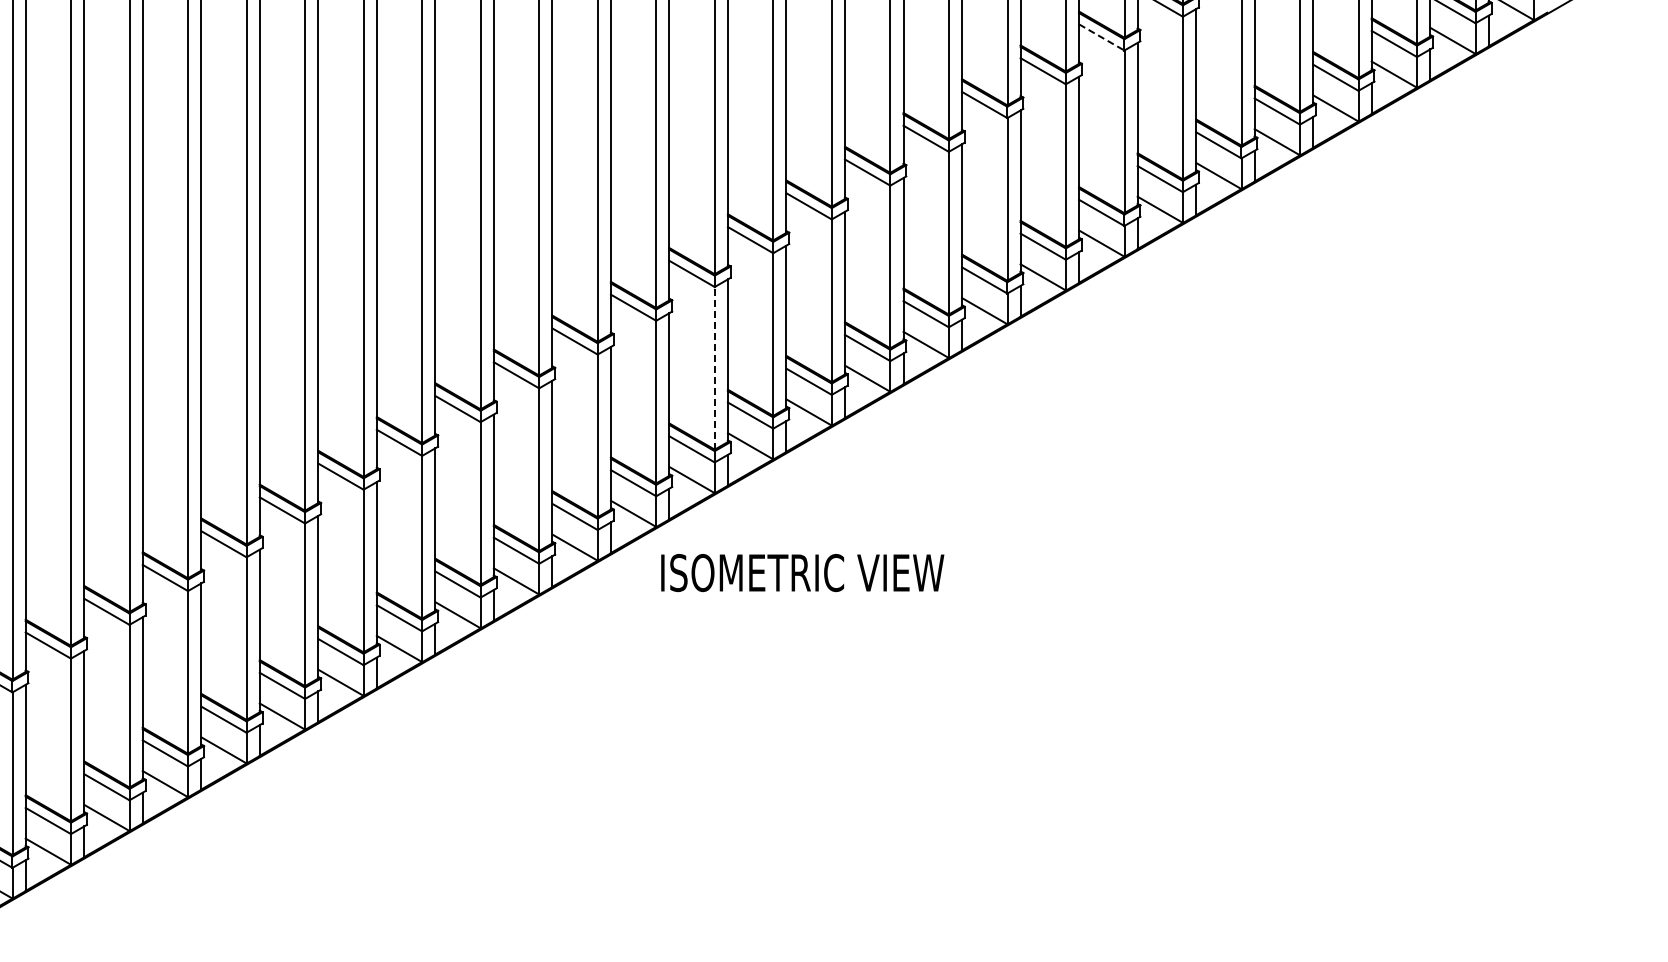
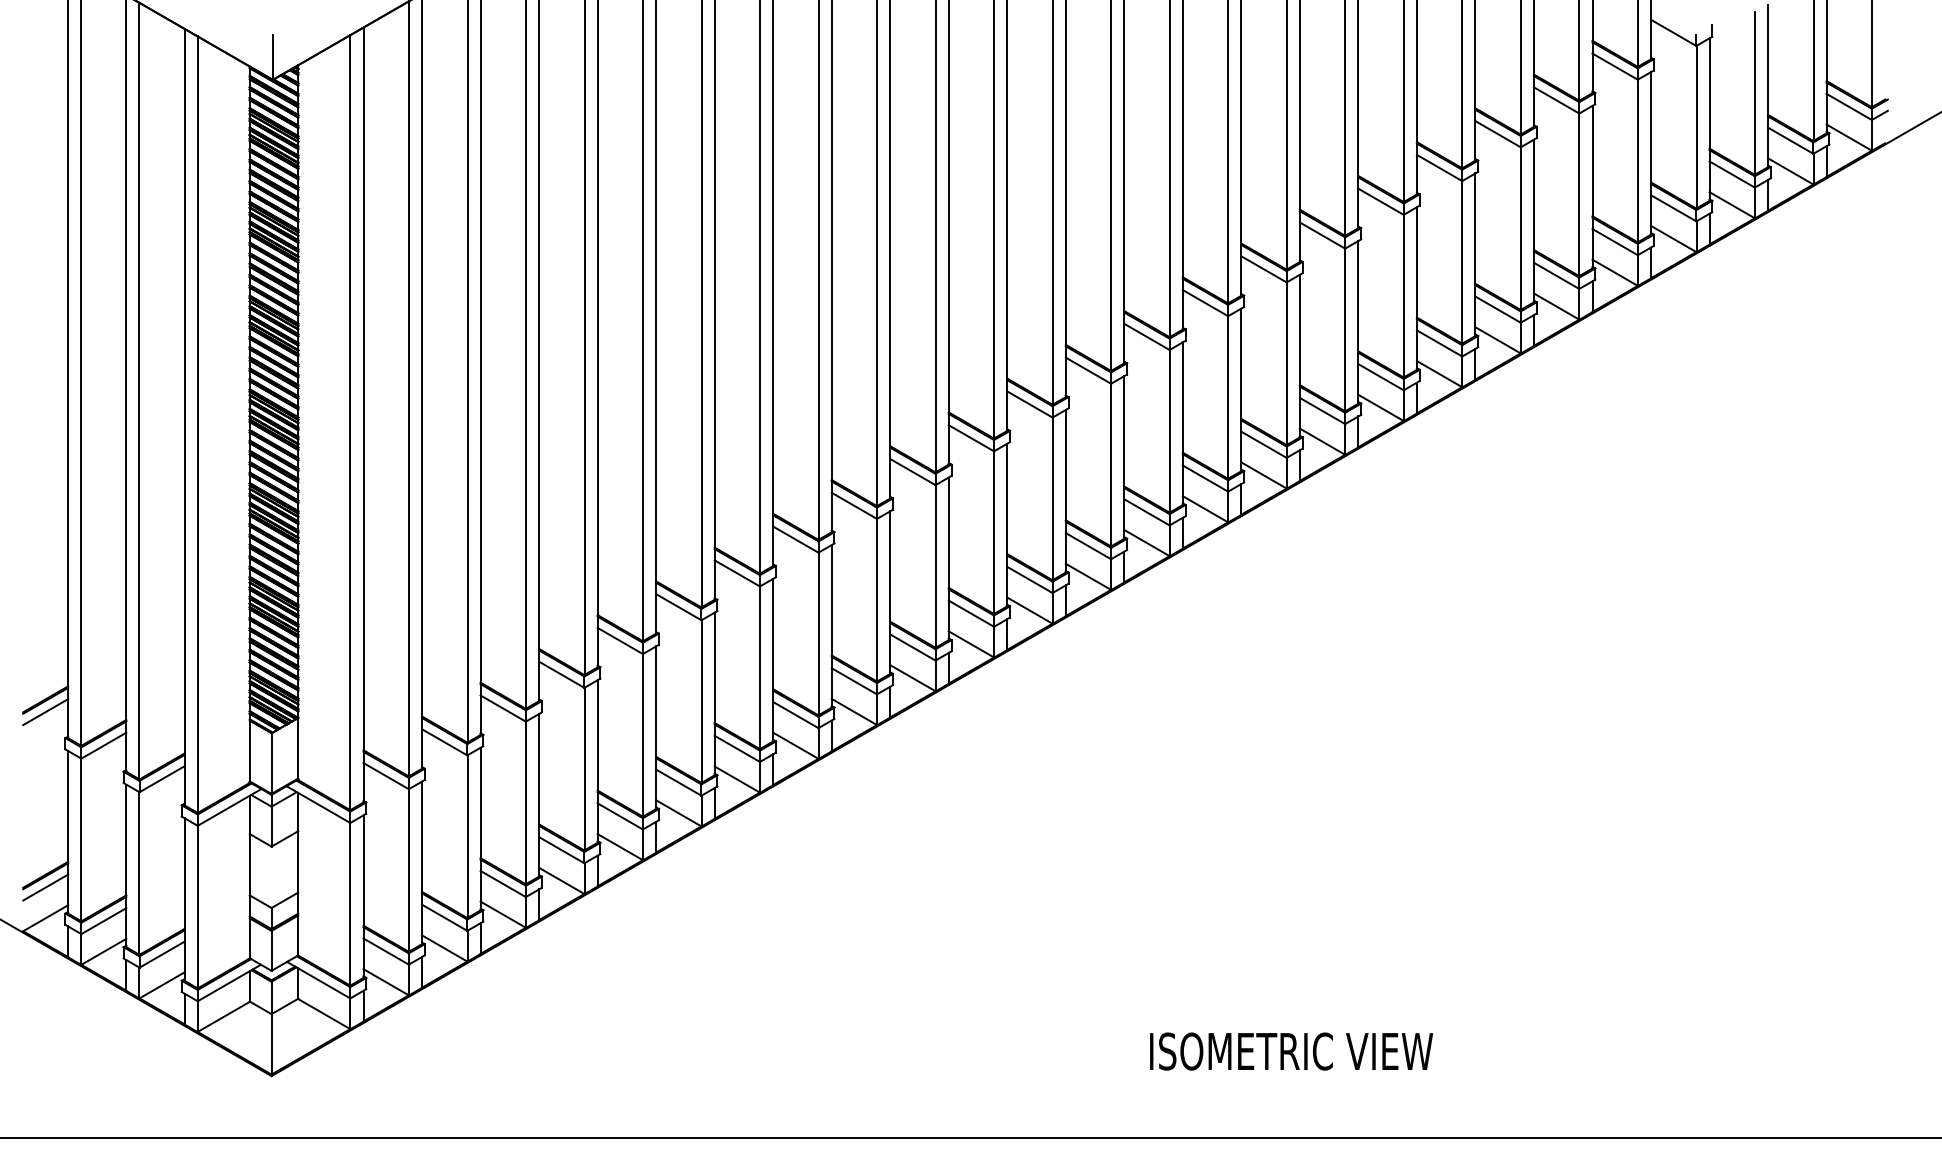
line: (1102, 37) -> (1440, 168), dashed -> solid
line: (714, 367) -> (1052, 498), dashed -> solid
text: (802, 572) -> (1291, 1051), moved

